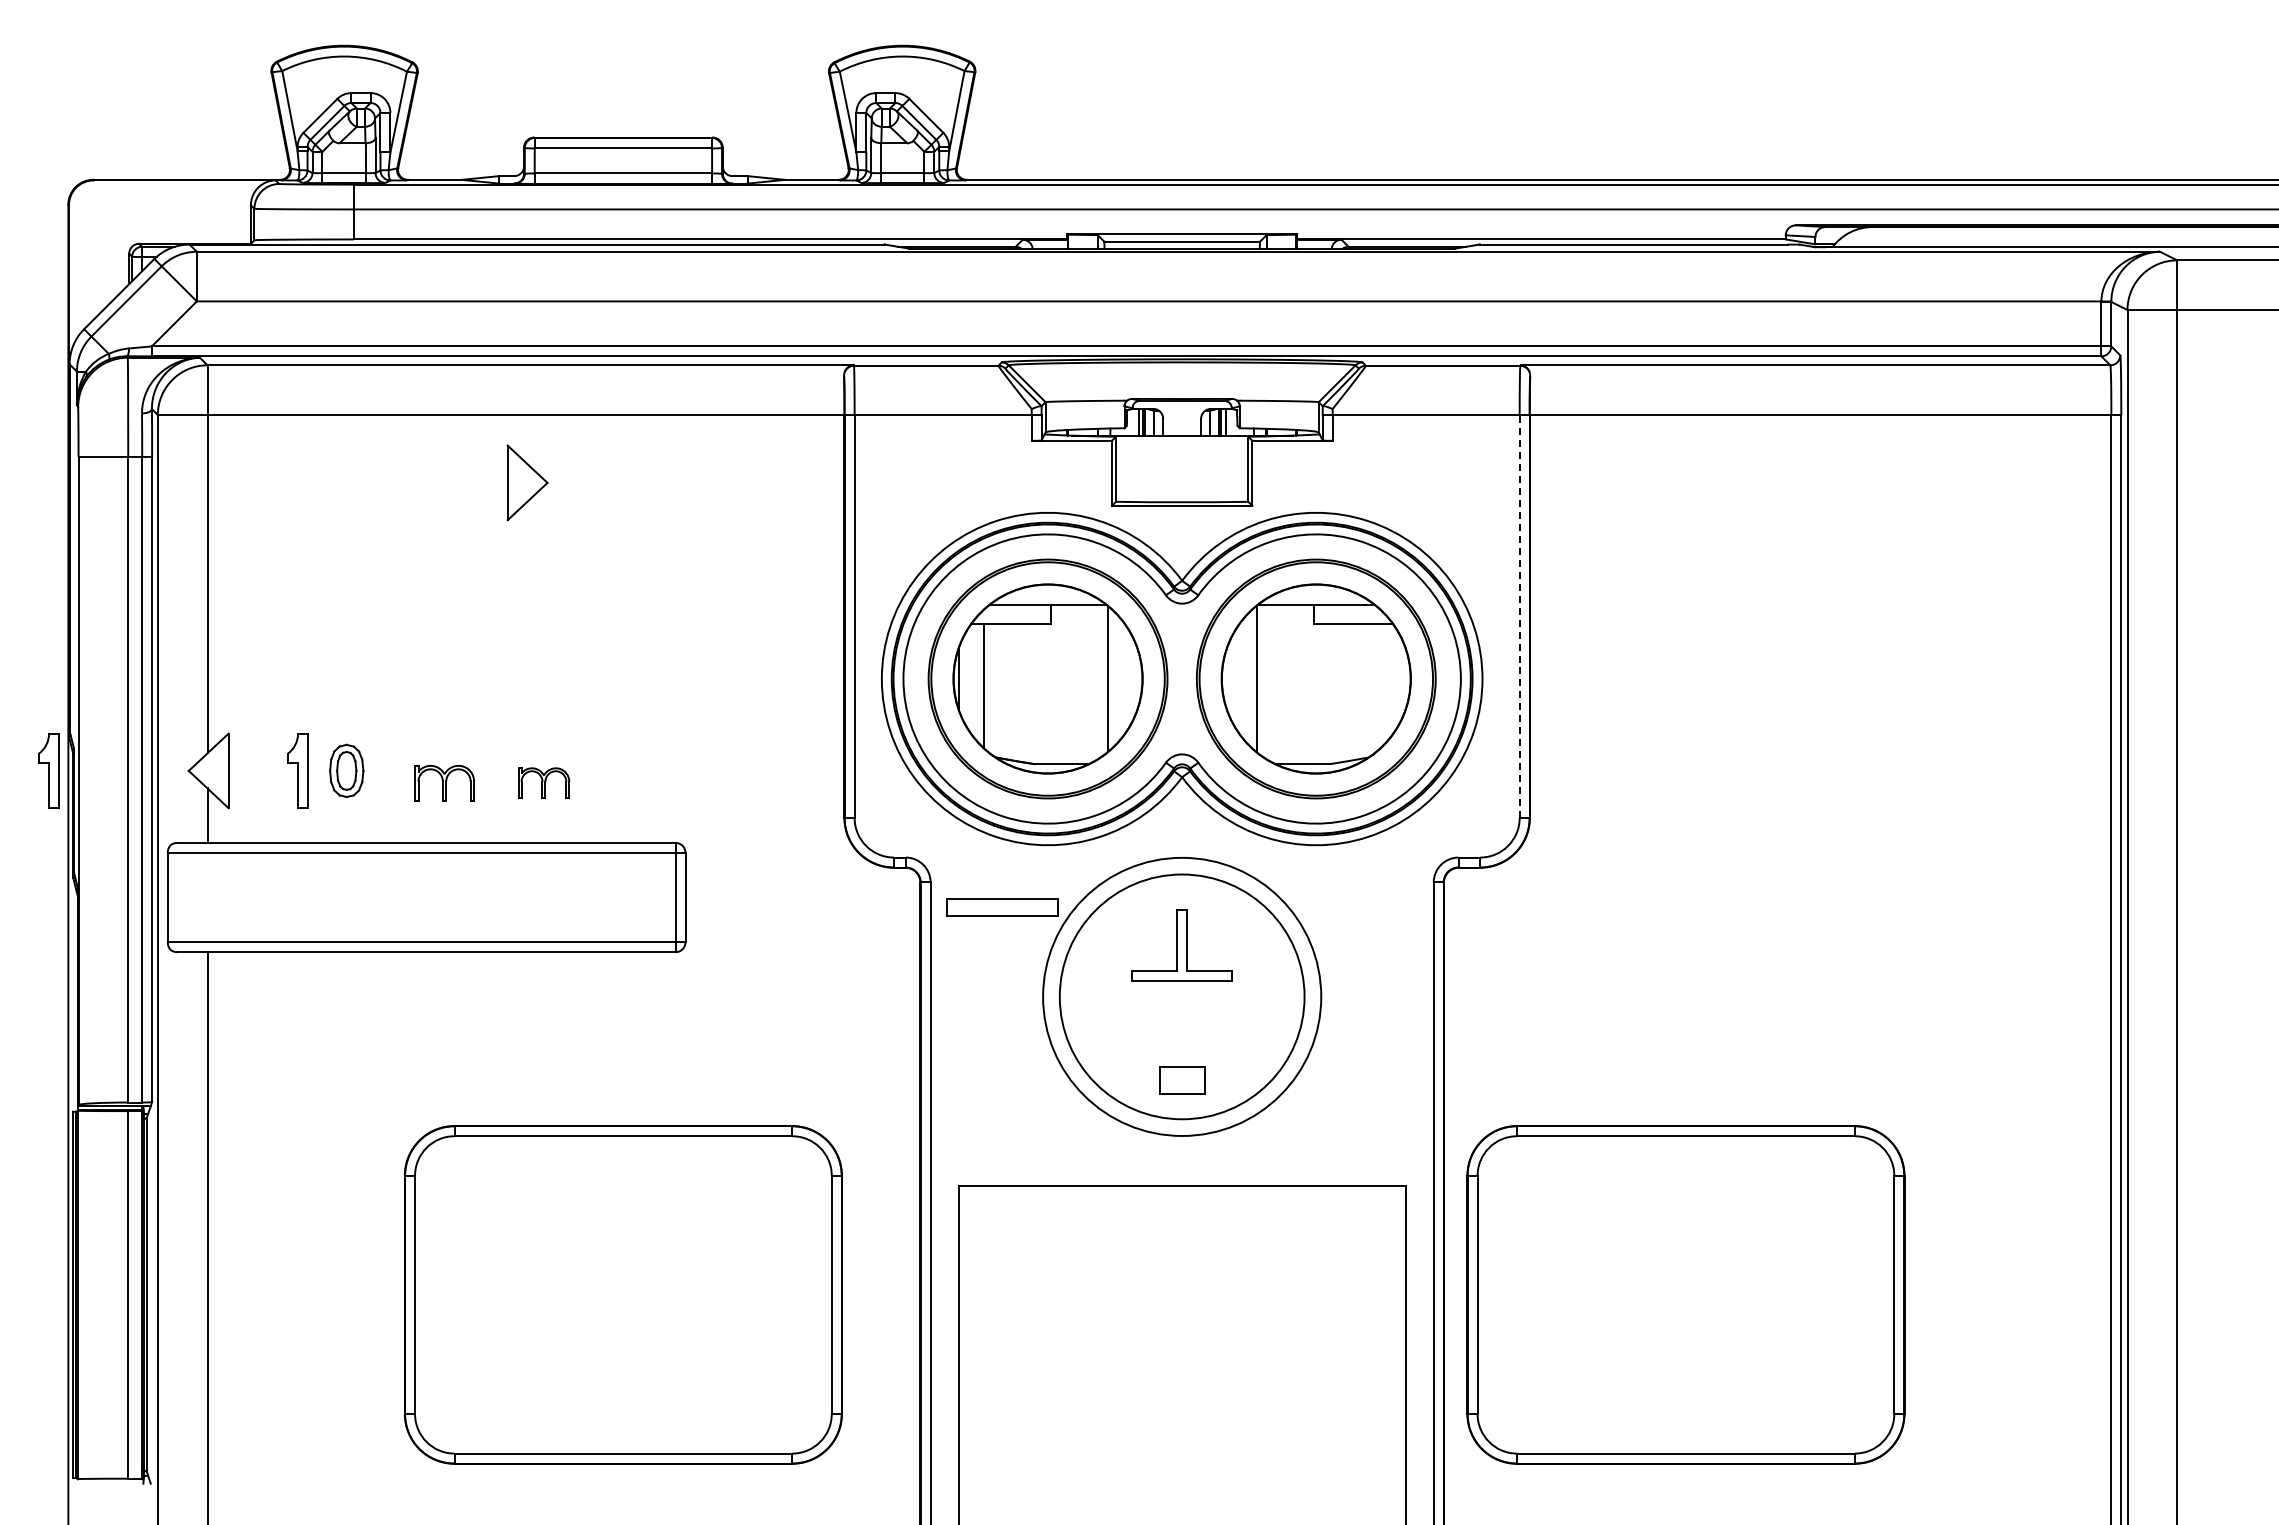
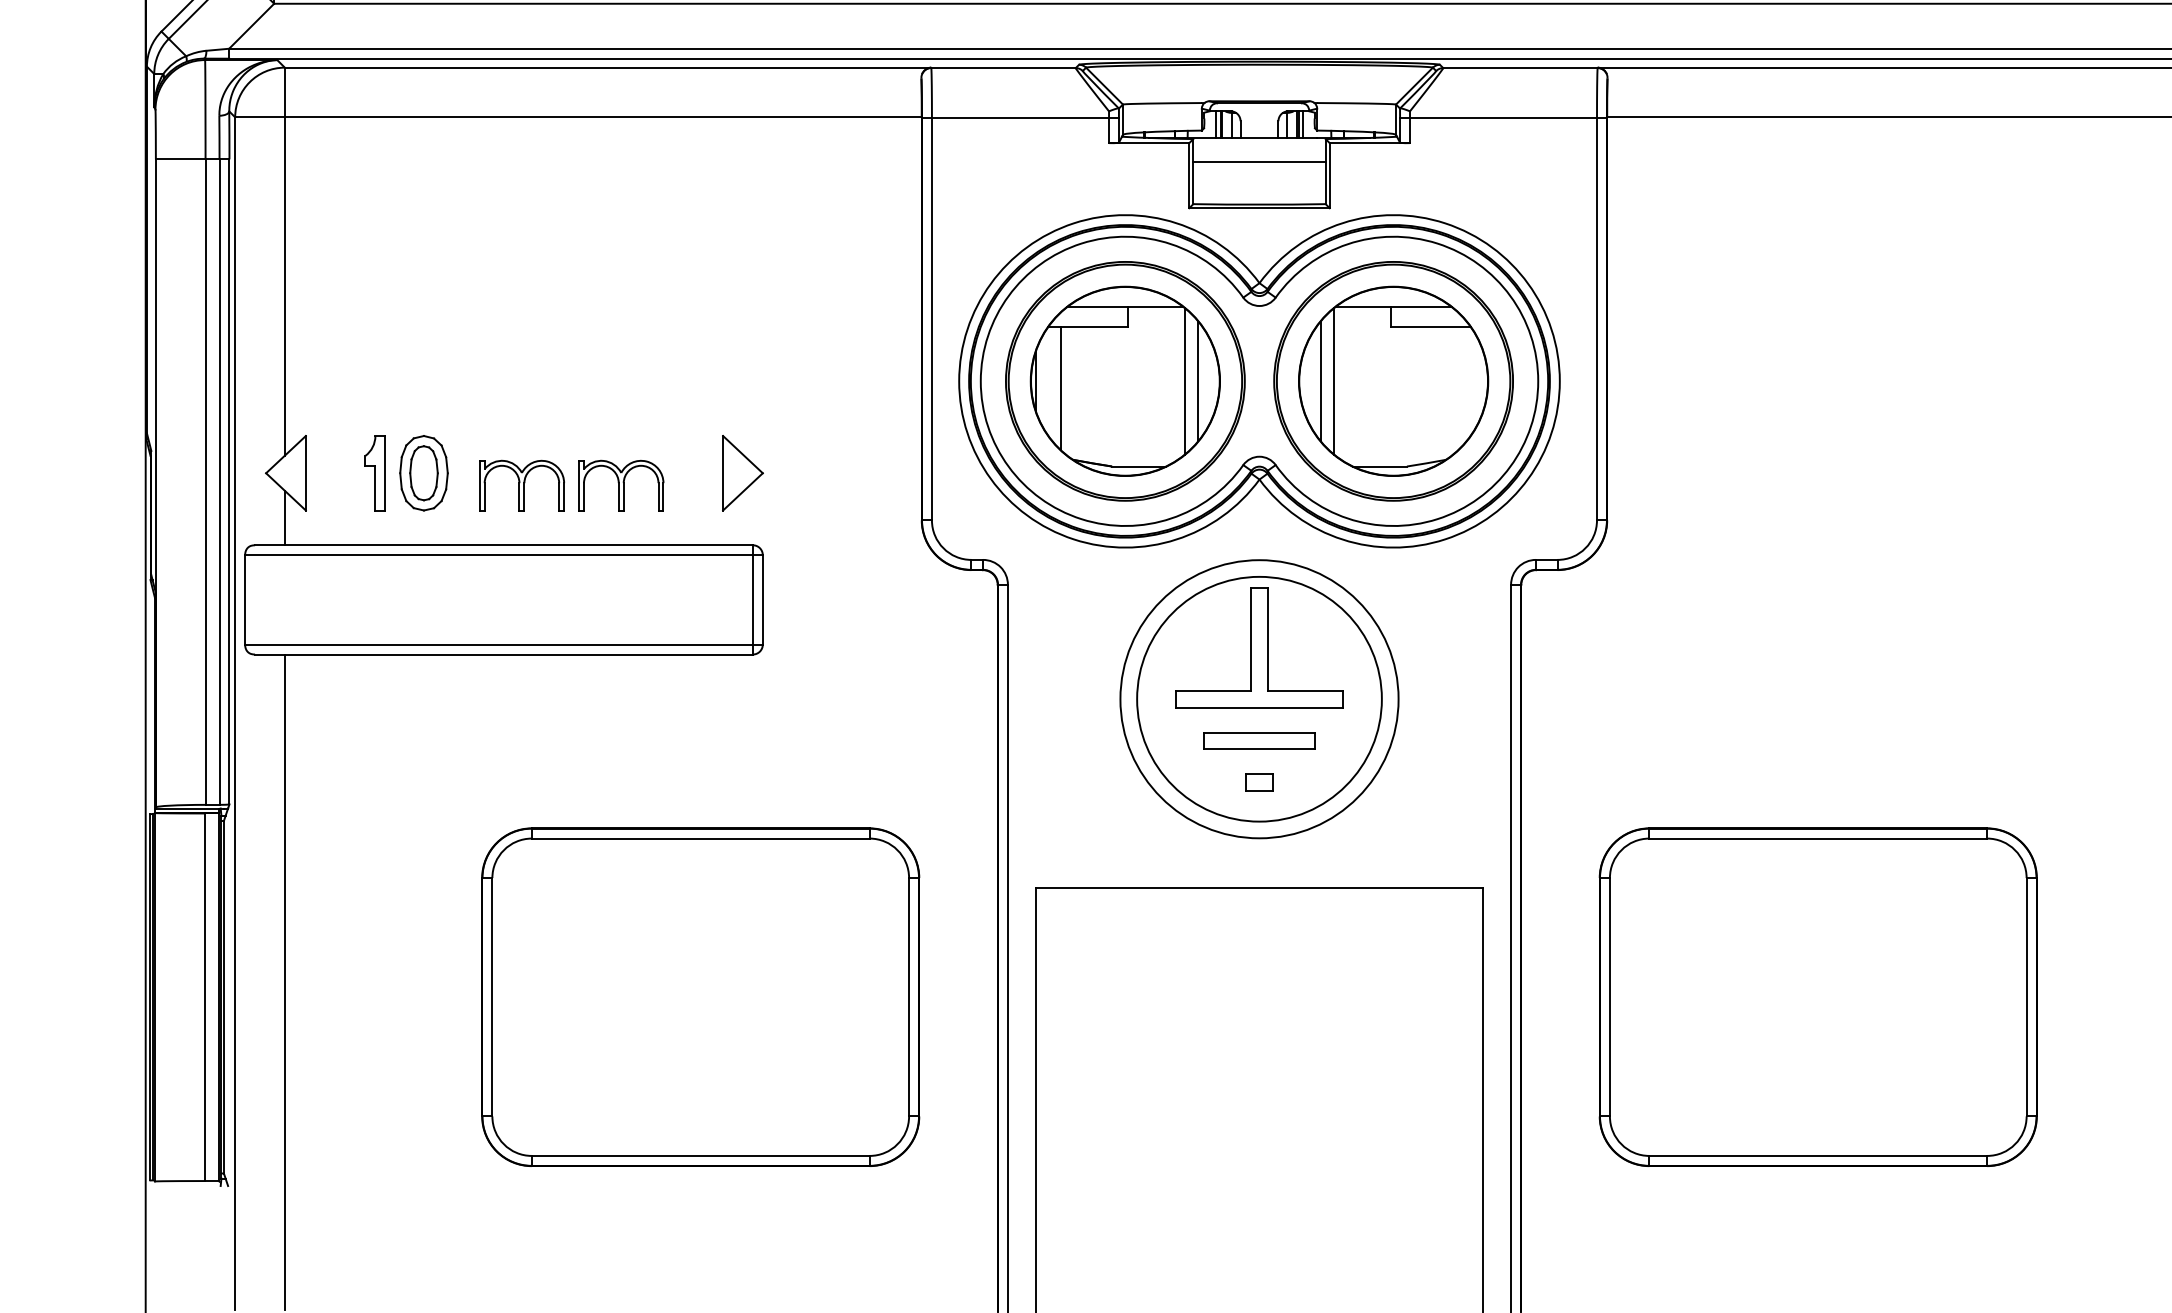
line: (1182, 459) -> (1259, 161), added
part: (527, 482) -> (742, 472), moved
line: (1519, 616) -> (1596, 318), dashed -> solid
line: (1121, 678) -> (1198, 380), added
line: (1243, 678) -> (1320, 380), added
part: (48, 770) -> (125, 472), removed
part: (346, 770) -> (423, 472), size x1.43
part: (444, 782) -> (521, 484), size x1.43
part: (543, 782) -> (620, 484), size x1.67
part: (1002, 907) -> (1259, 740), moved
part: (1182, 945) -> (1259, 647), size x1.67
part: (1181, 1080) -> (1258, 782), size x0.62
part: (1685, 1294) -> (1817, 996), moved

